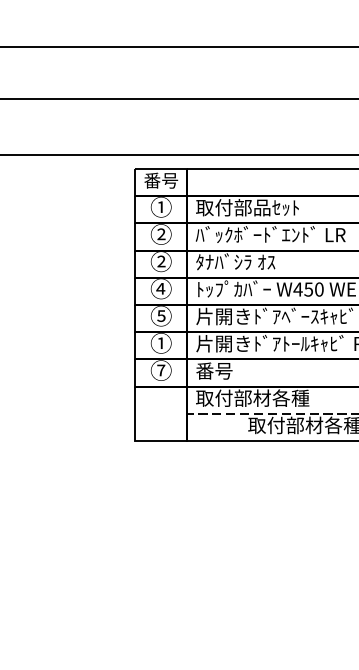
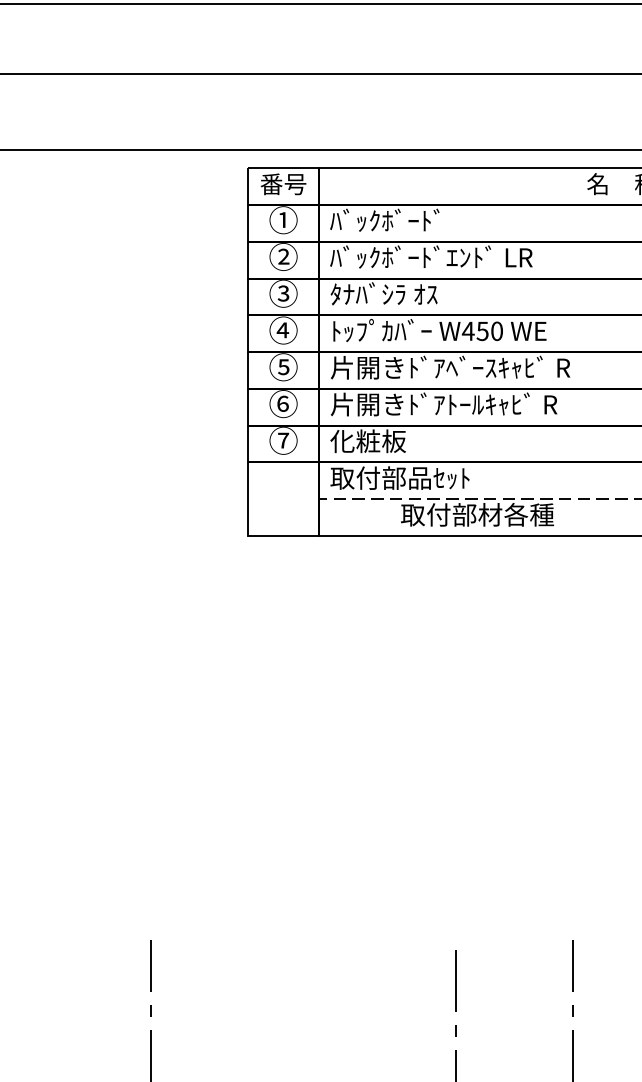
text: (247, 207) -> (399, 220), 取付部品ｾｯﾄ -> ﾊﾞｯｸﾎﾞｰﾄﾞ
text: (161, 261) -> (283, 293), ② -> ③
text: (160, 342) -> (282, 403), ① -> ⑥
text: (223, 371) -> (367, 441), 番号 -> 化粧板
text: (281, 397) -> (445, 477), 取付部材各種 -> 取付部品ｾｯﾄ

